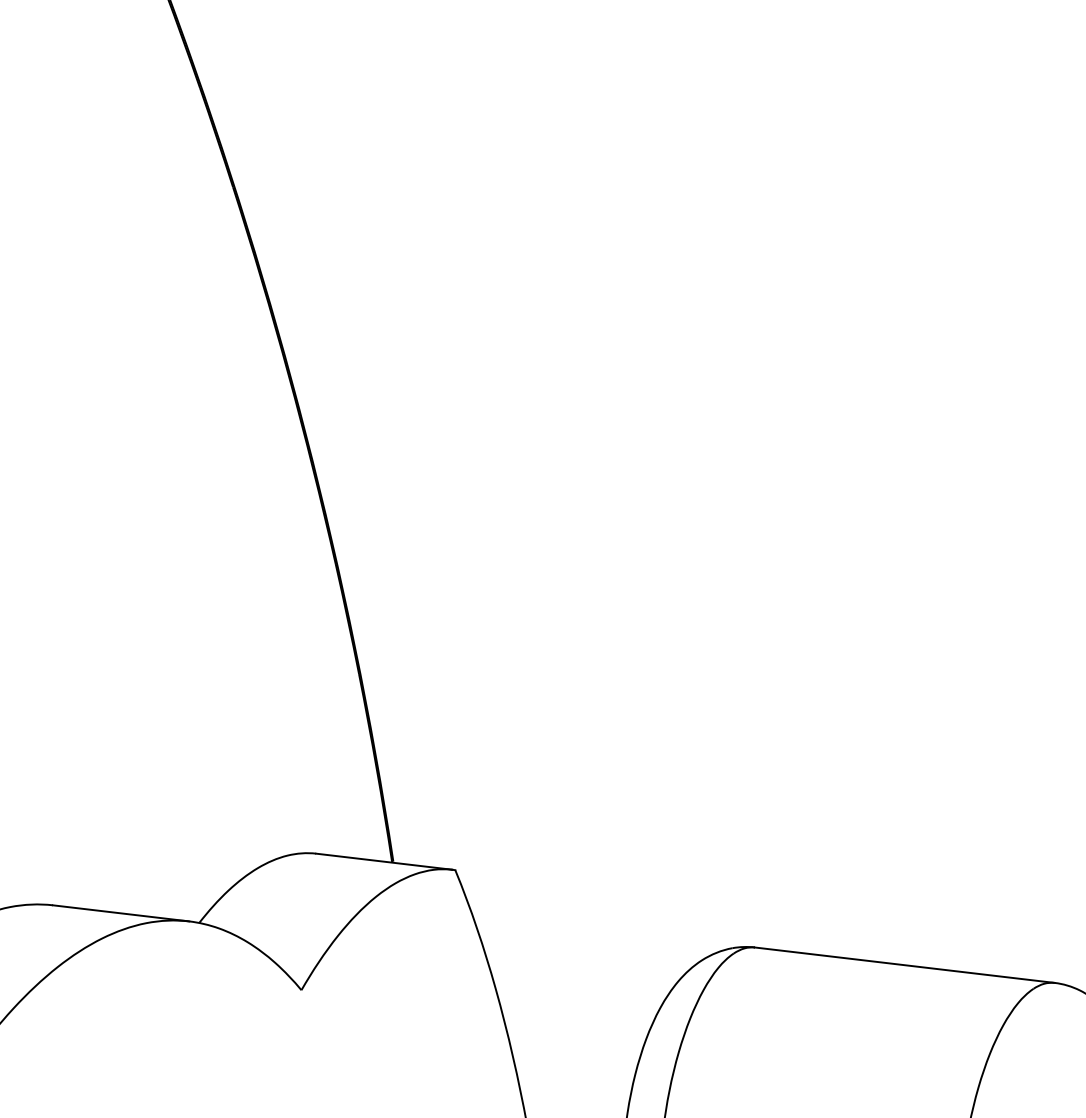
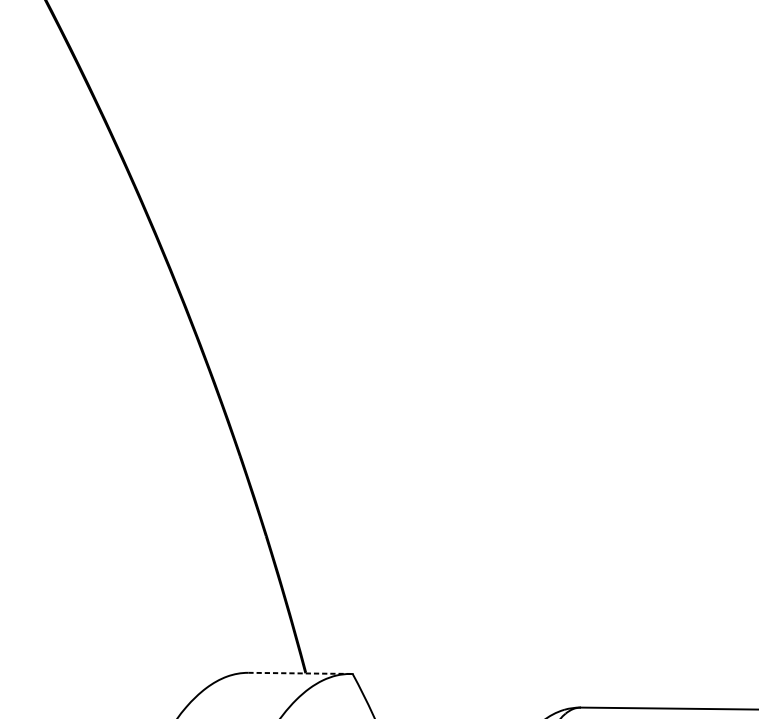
line: (384, 861) -> (299, 673), solid -> dashed

